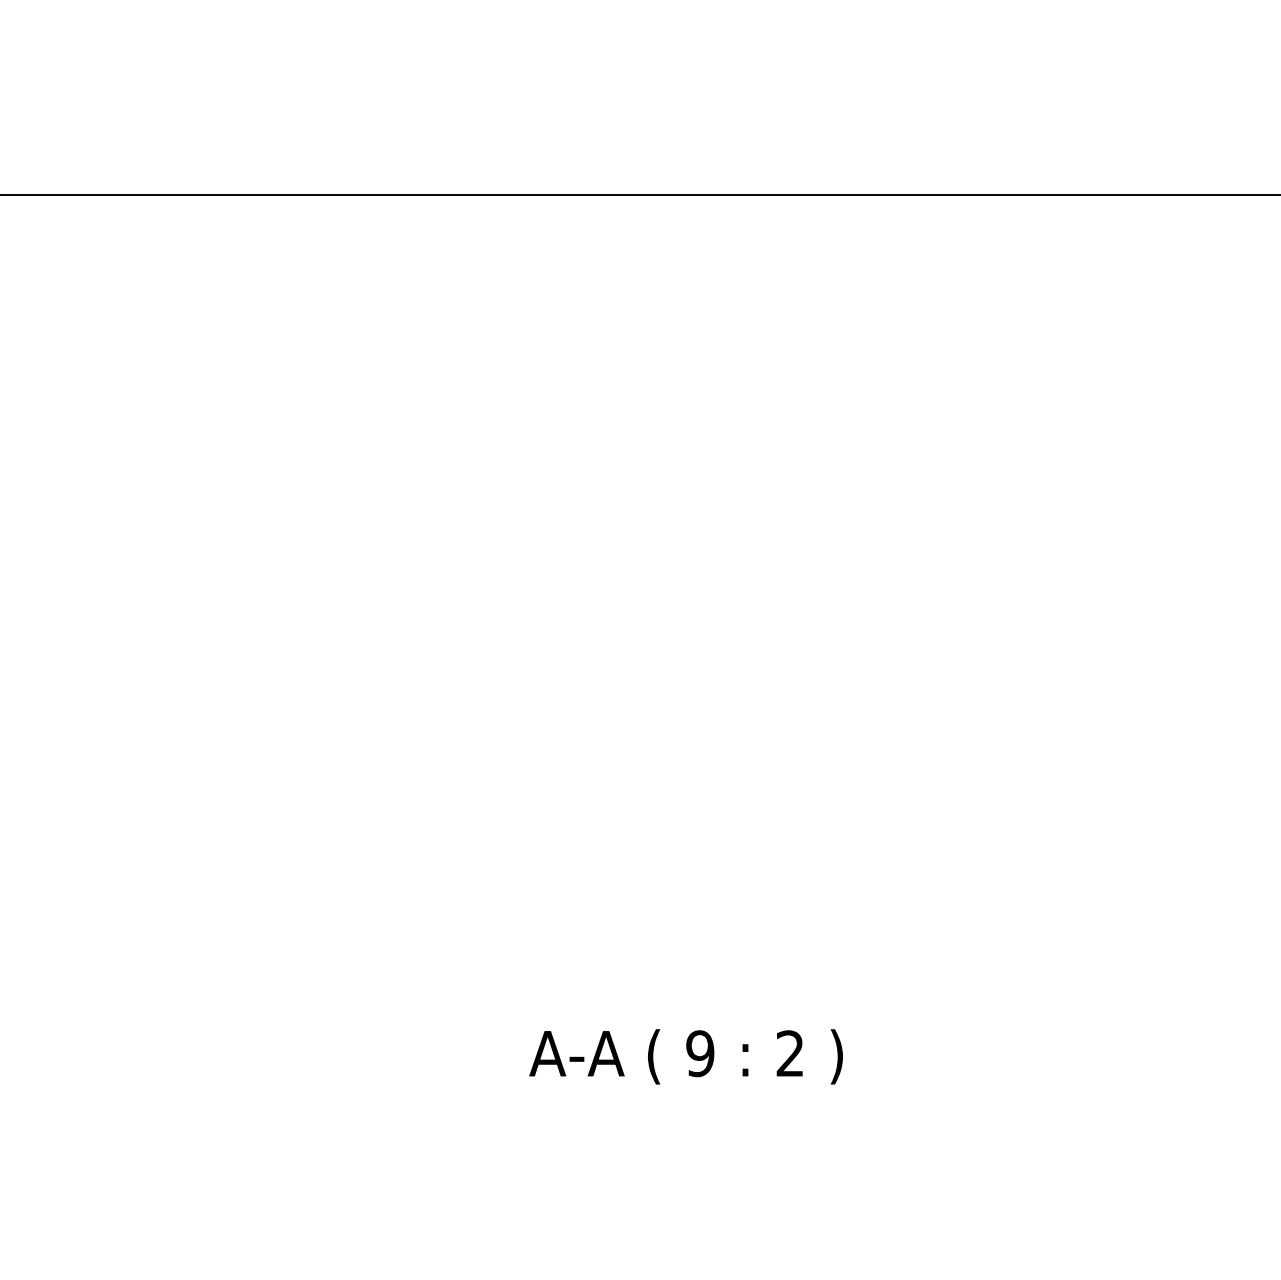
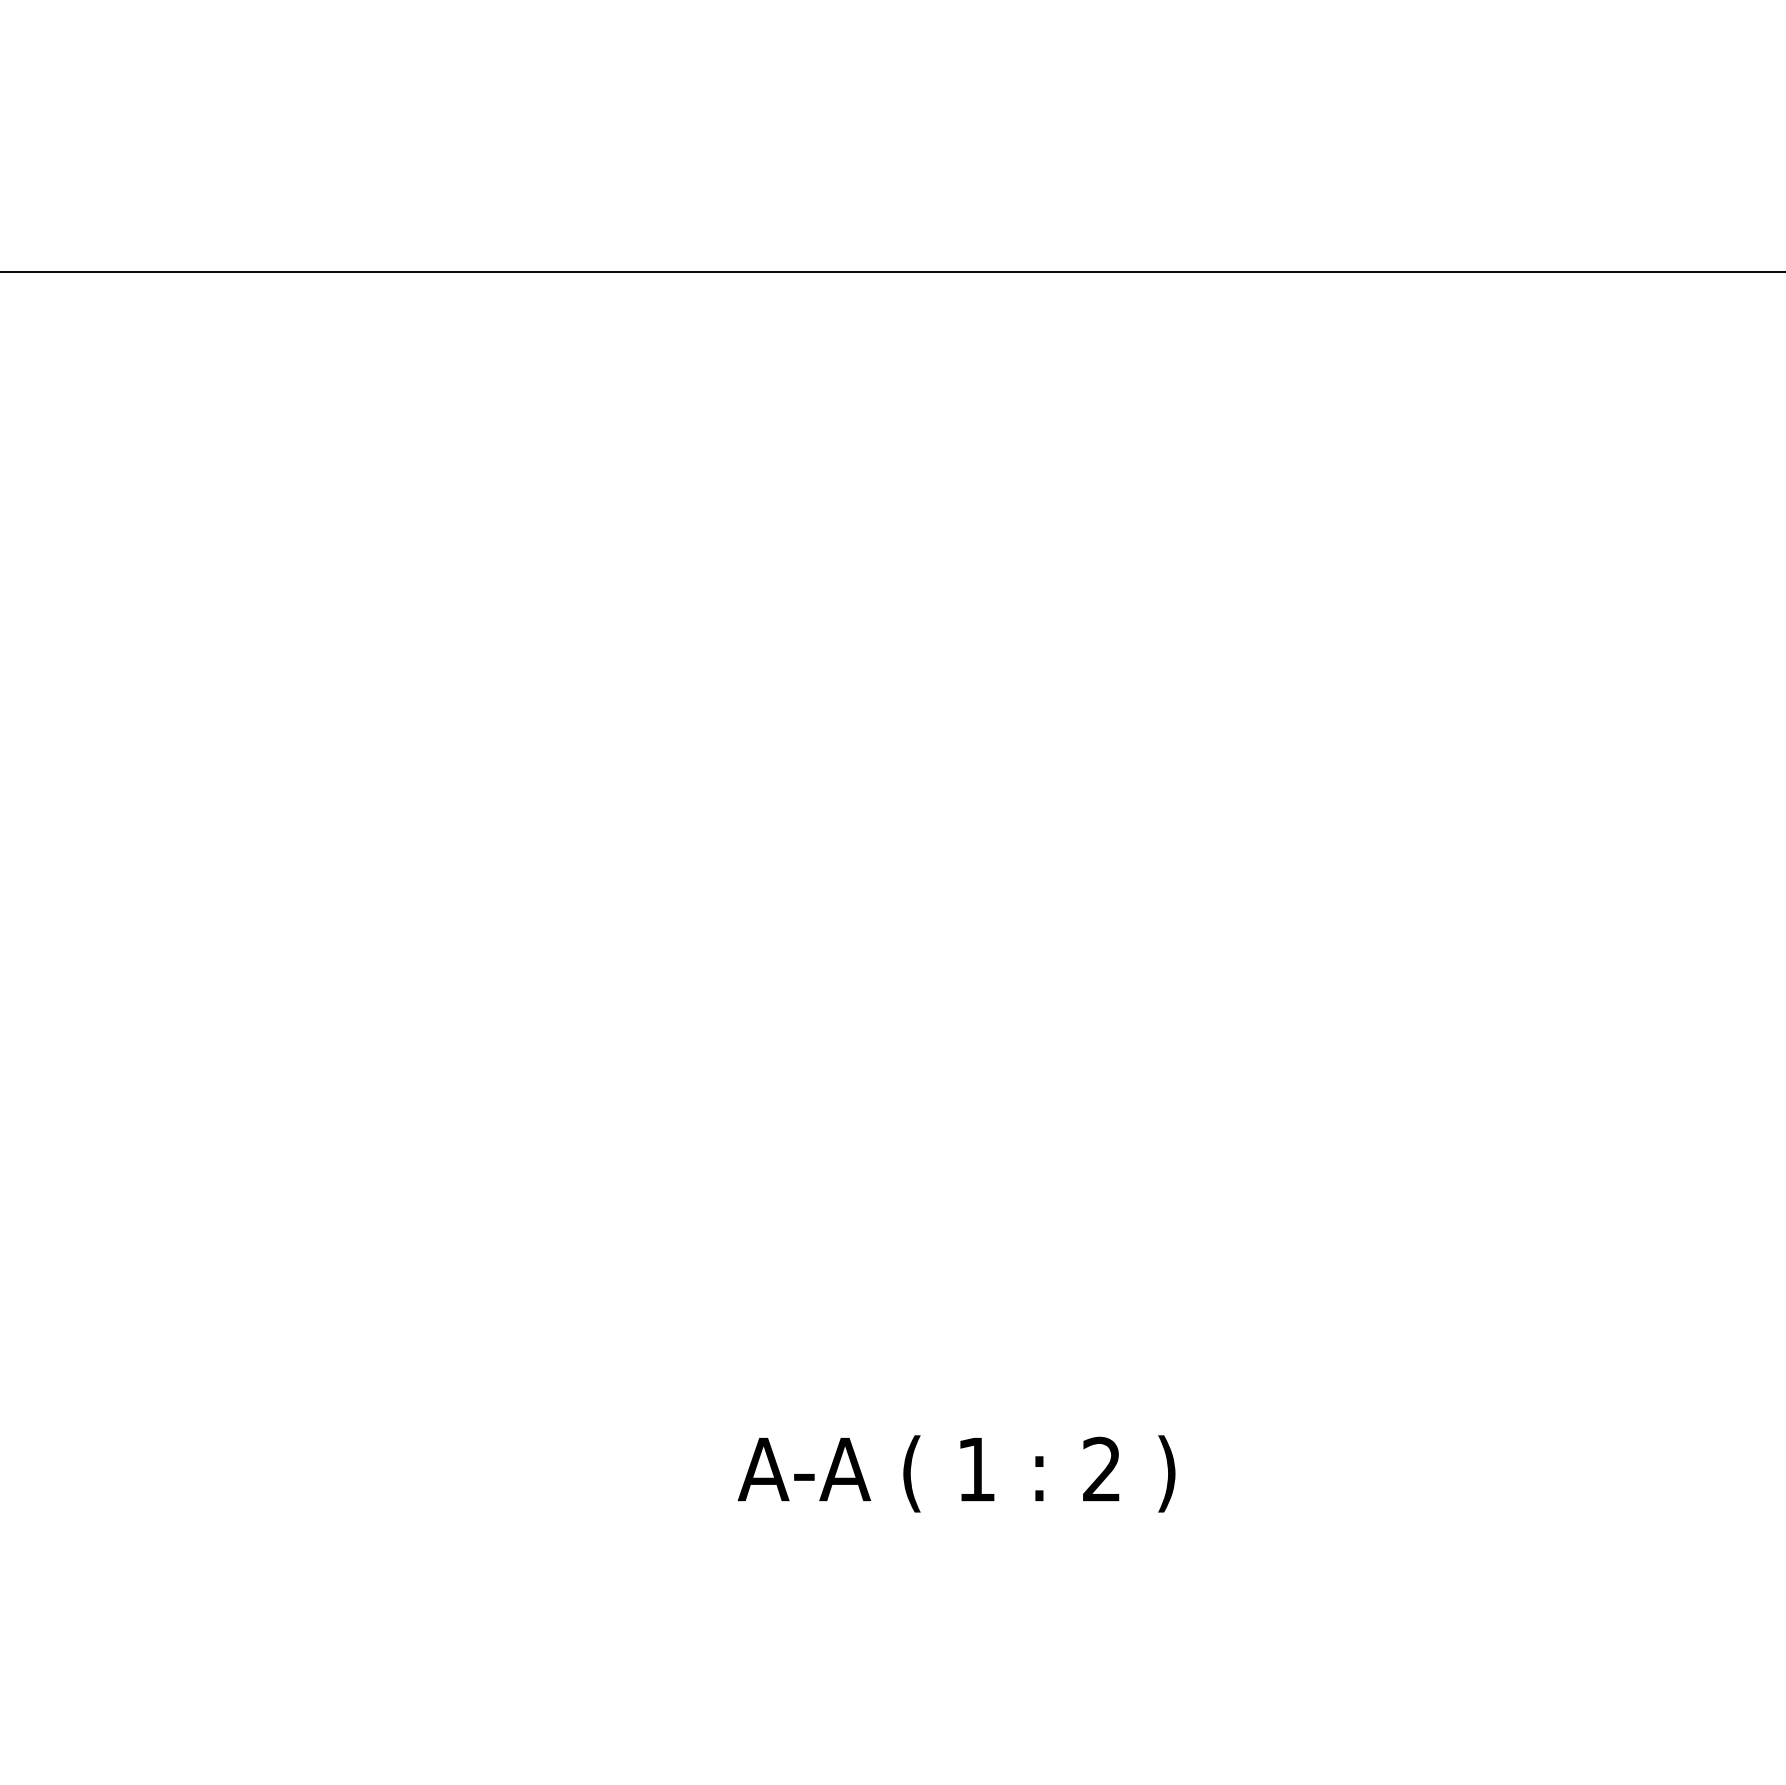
text: (699, 1053) -> (975, 1469), 9 -> 1

